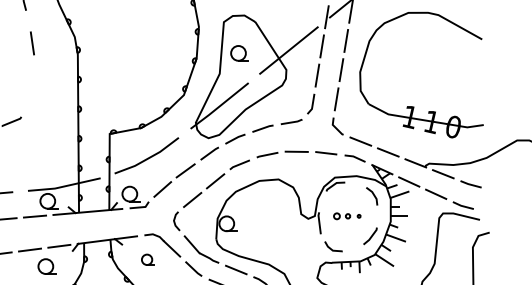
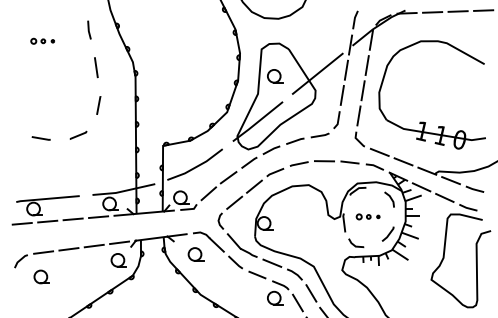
line: (34, 87) -> (98, 105), added
part: (147, 259) -> (195, 254), size x1.43
part: (46, 266) -> (118, 260), moved

